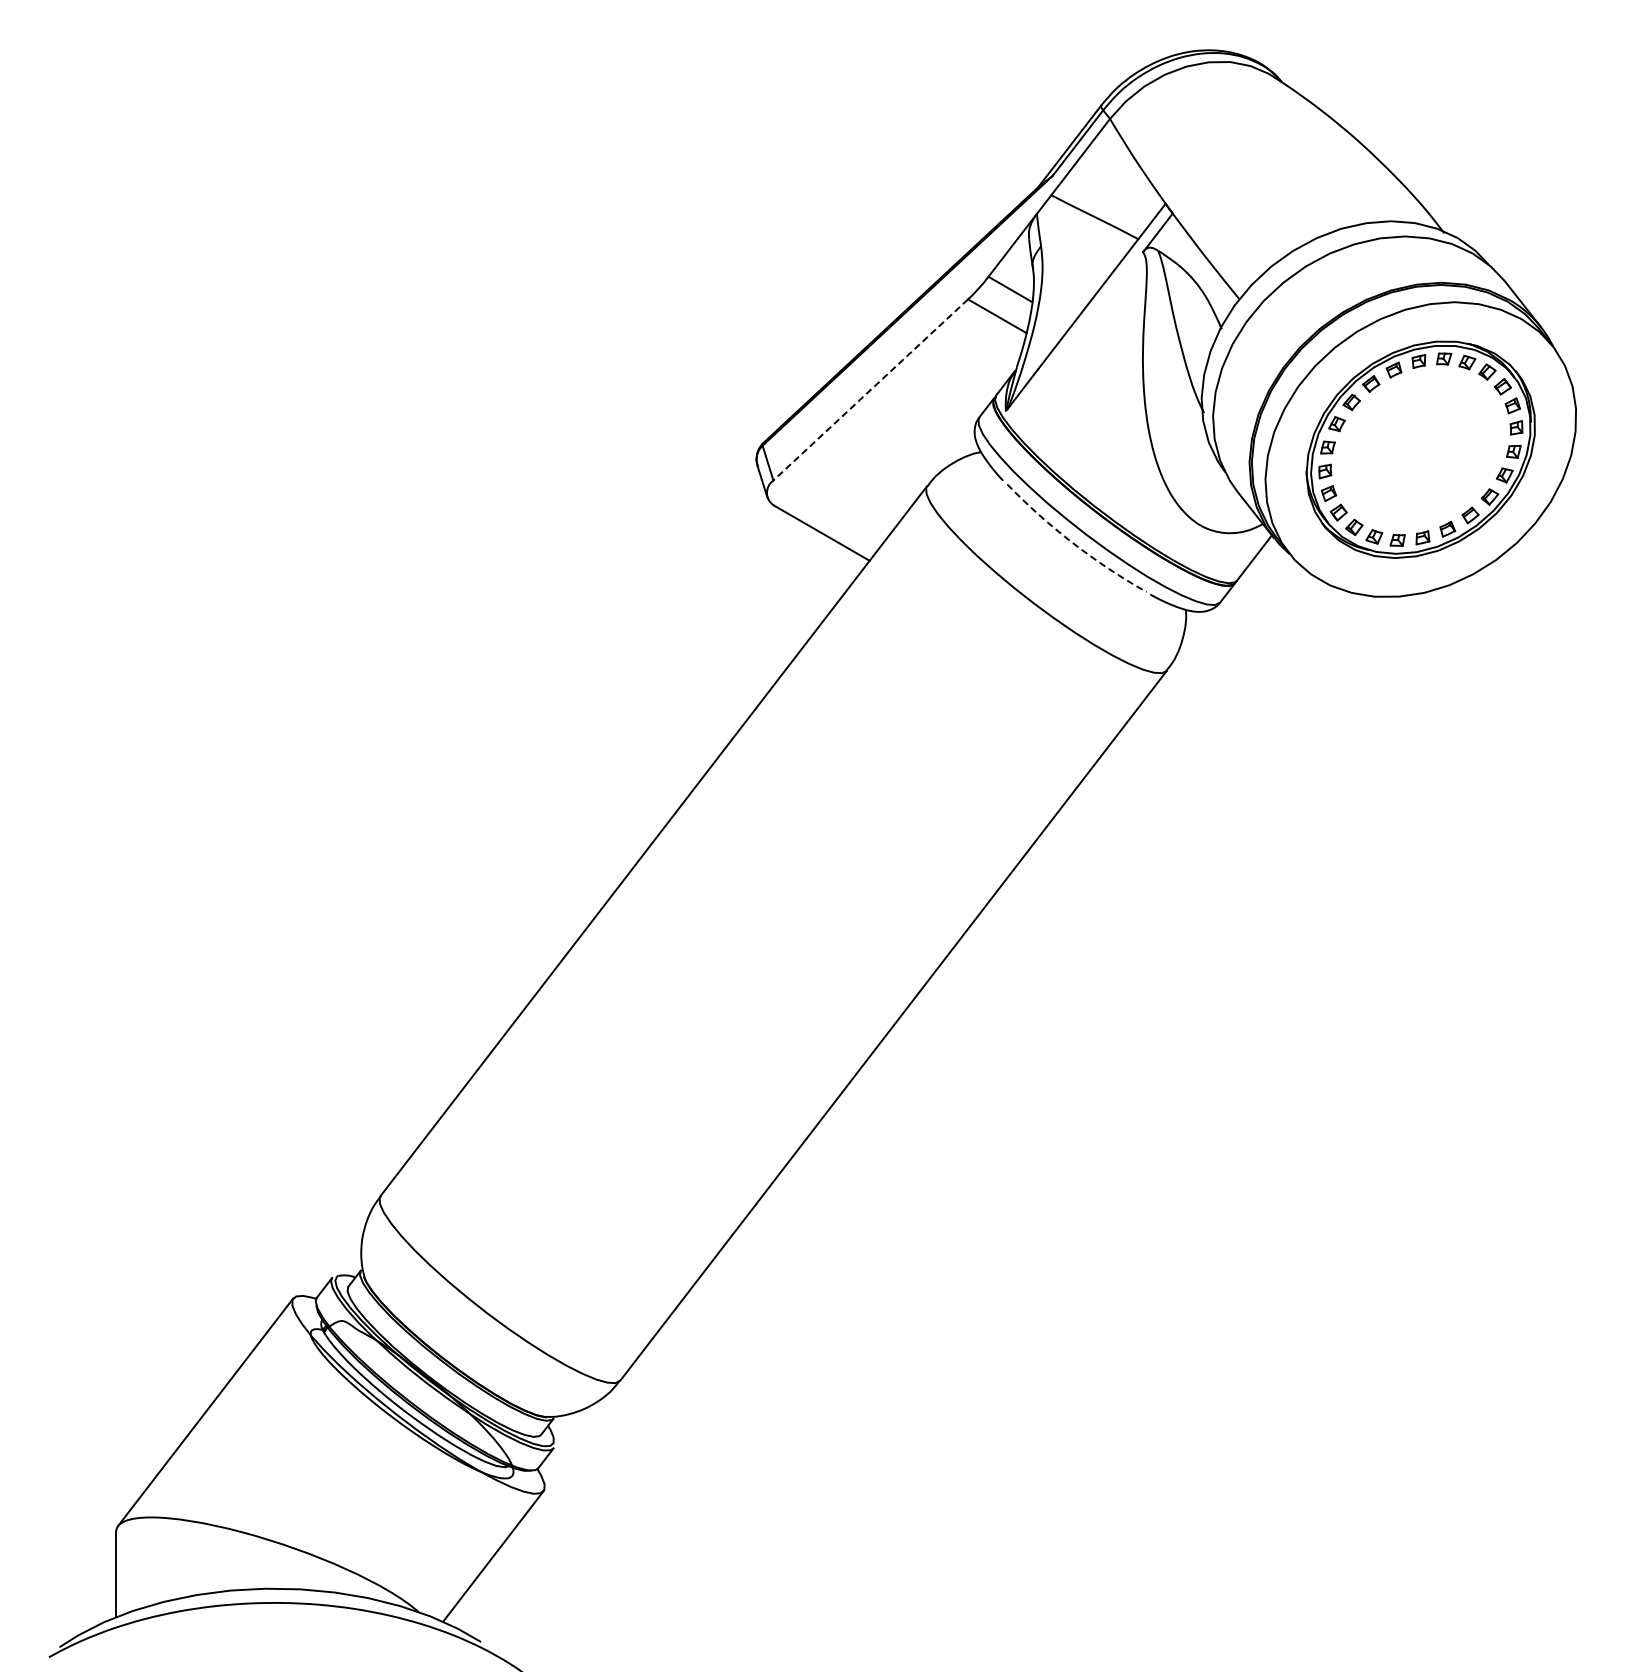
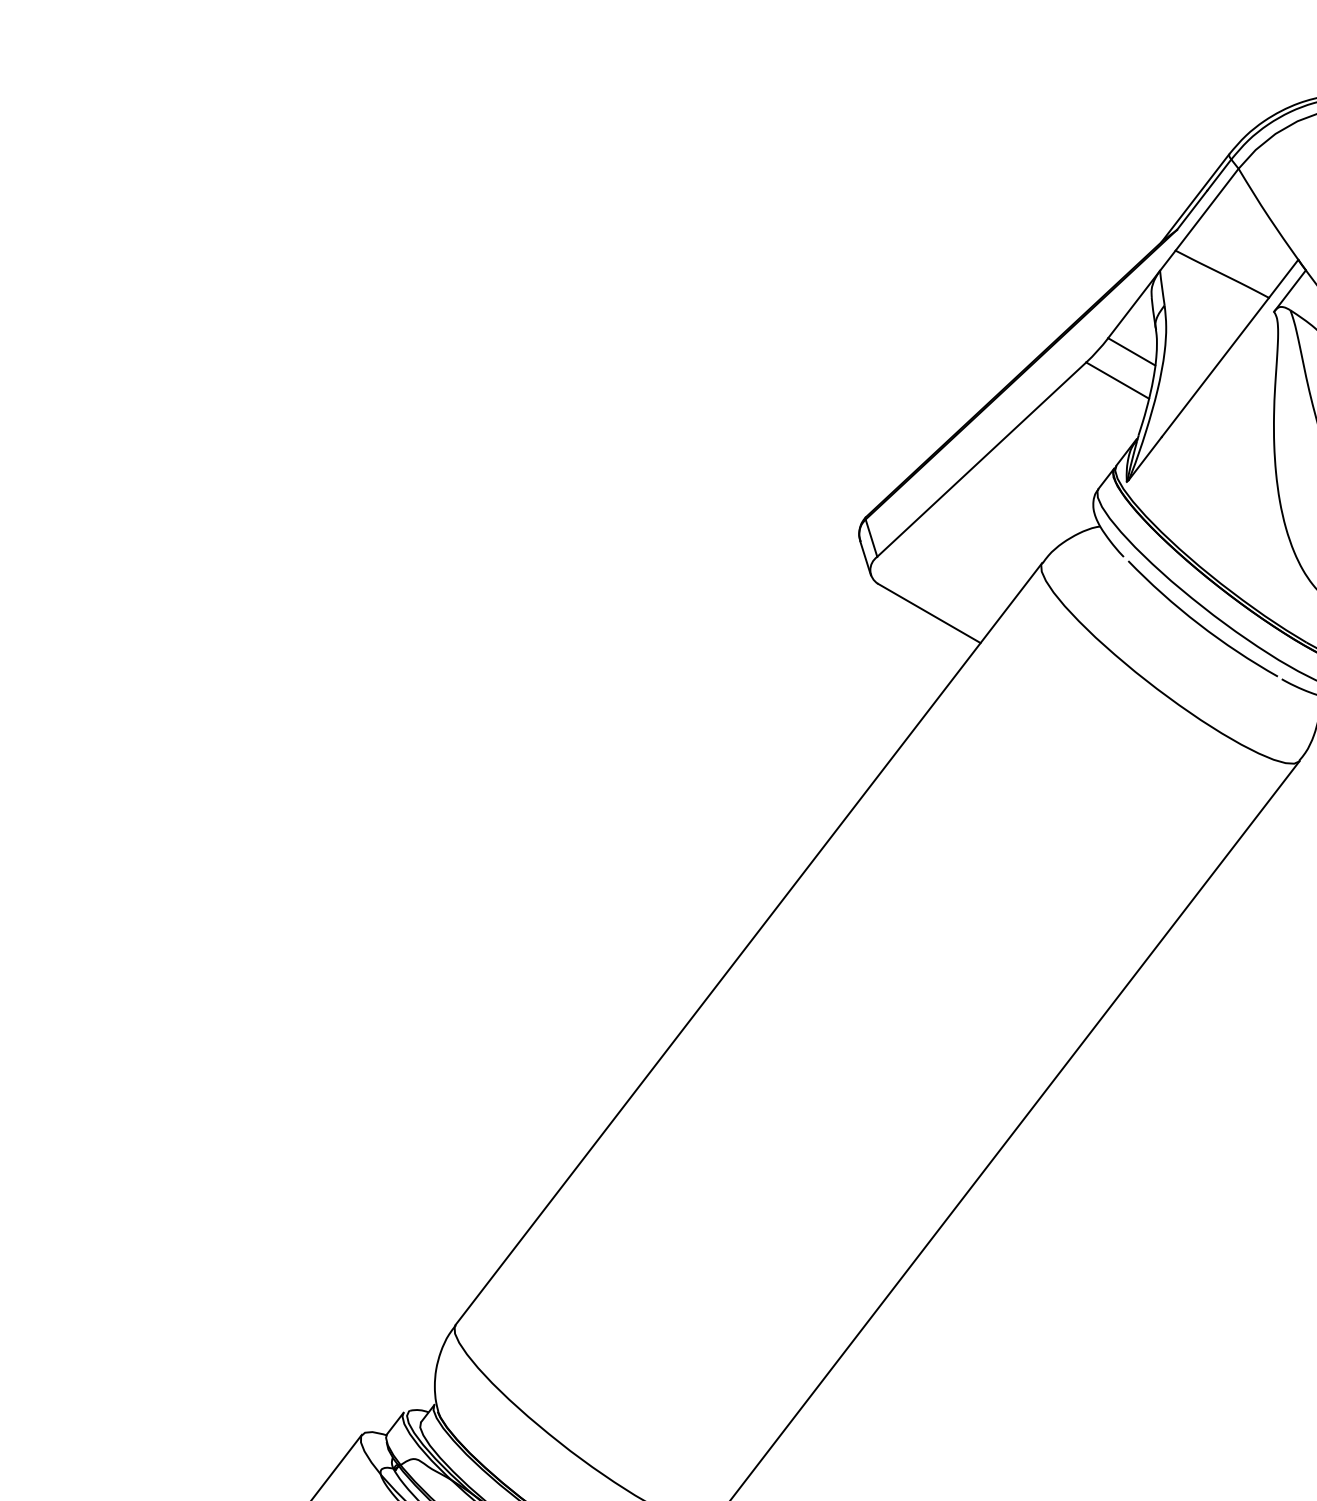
line: (870, 389) -> (981, 459), dashed -> solid
arc: (1073, 543) -> (1199, 624), dashed -> solid

